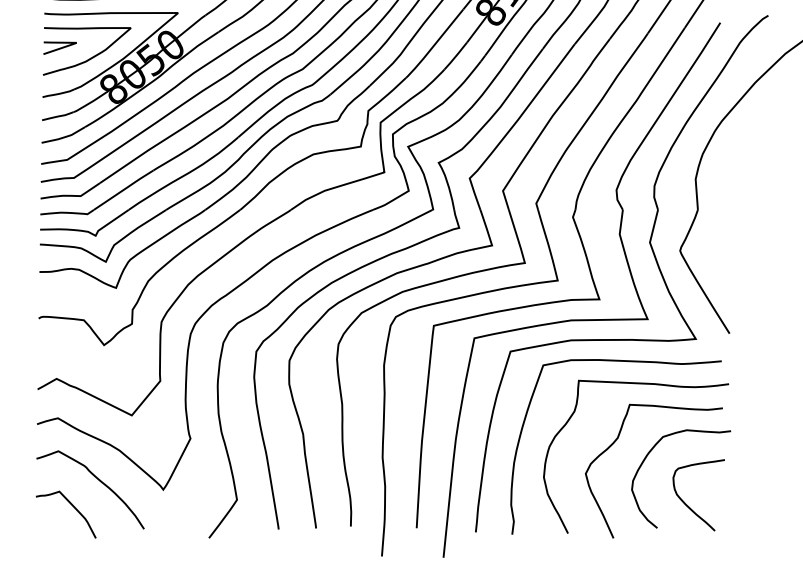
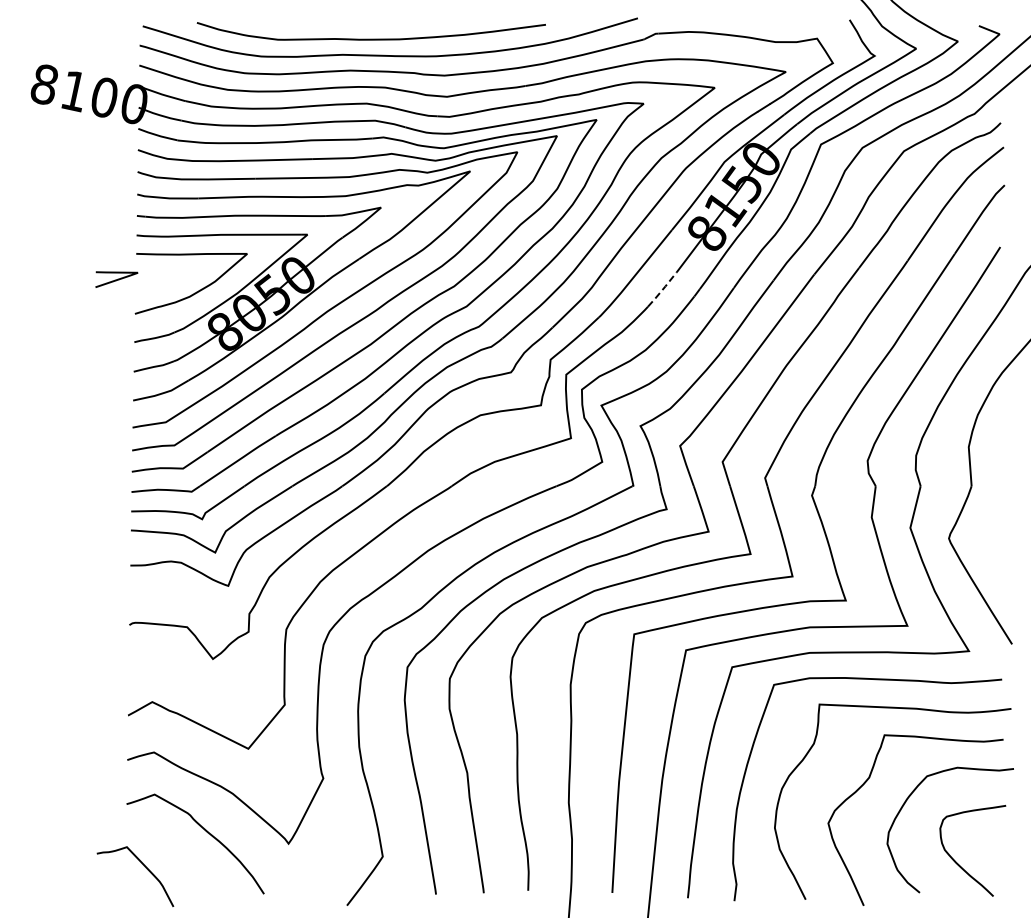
curve: (59, 48) -> (116, 279), moved
line: (455, 55) -> (662, 289), solid -> dashed
curve: (74, 508) -> (145, 868), moved

